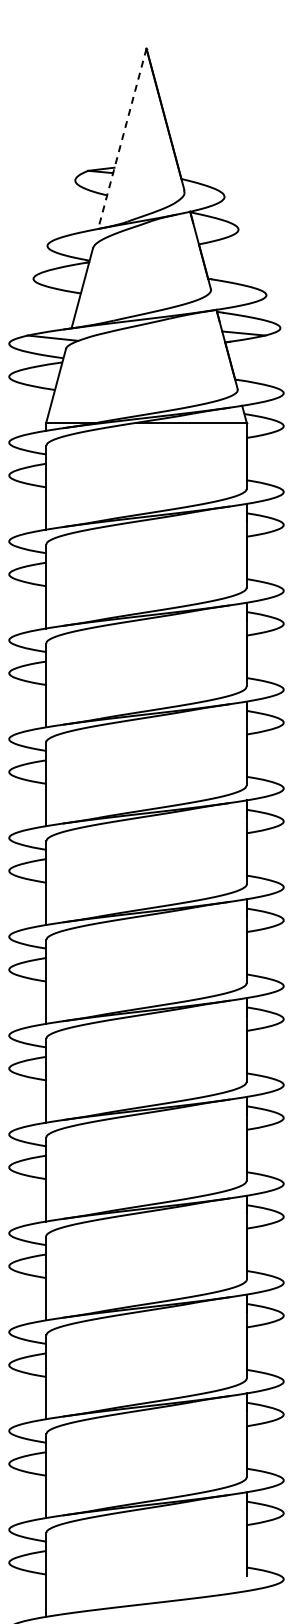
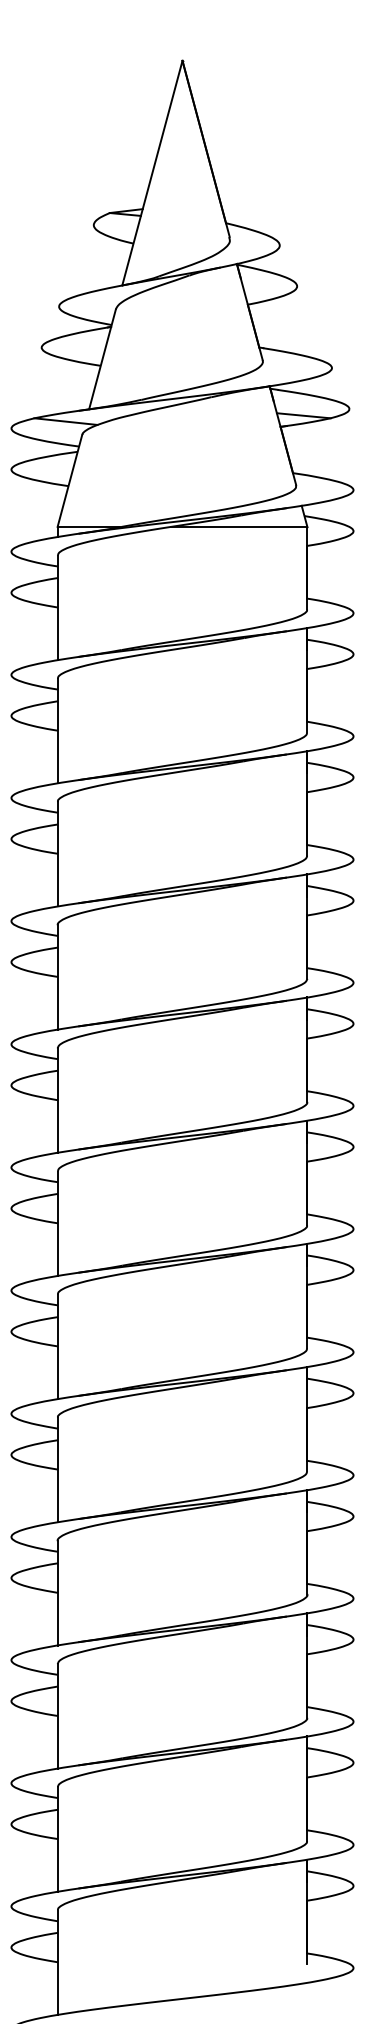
line: (122, 139) -> (152, 173), dashed -> solid

